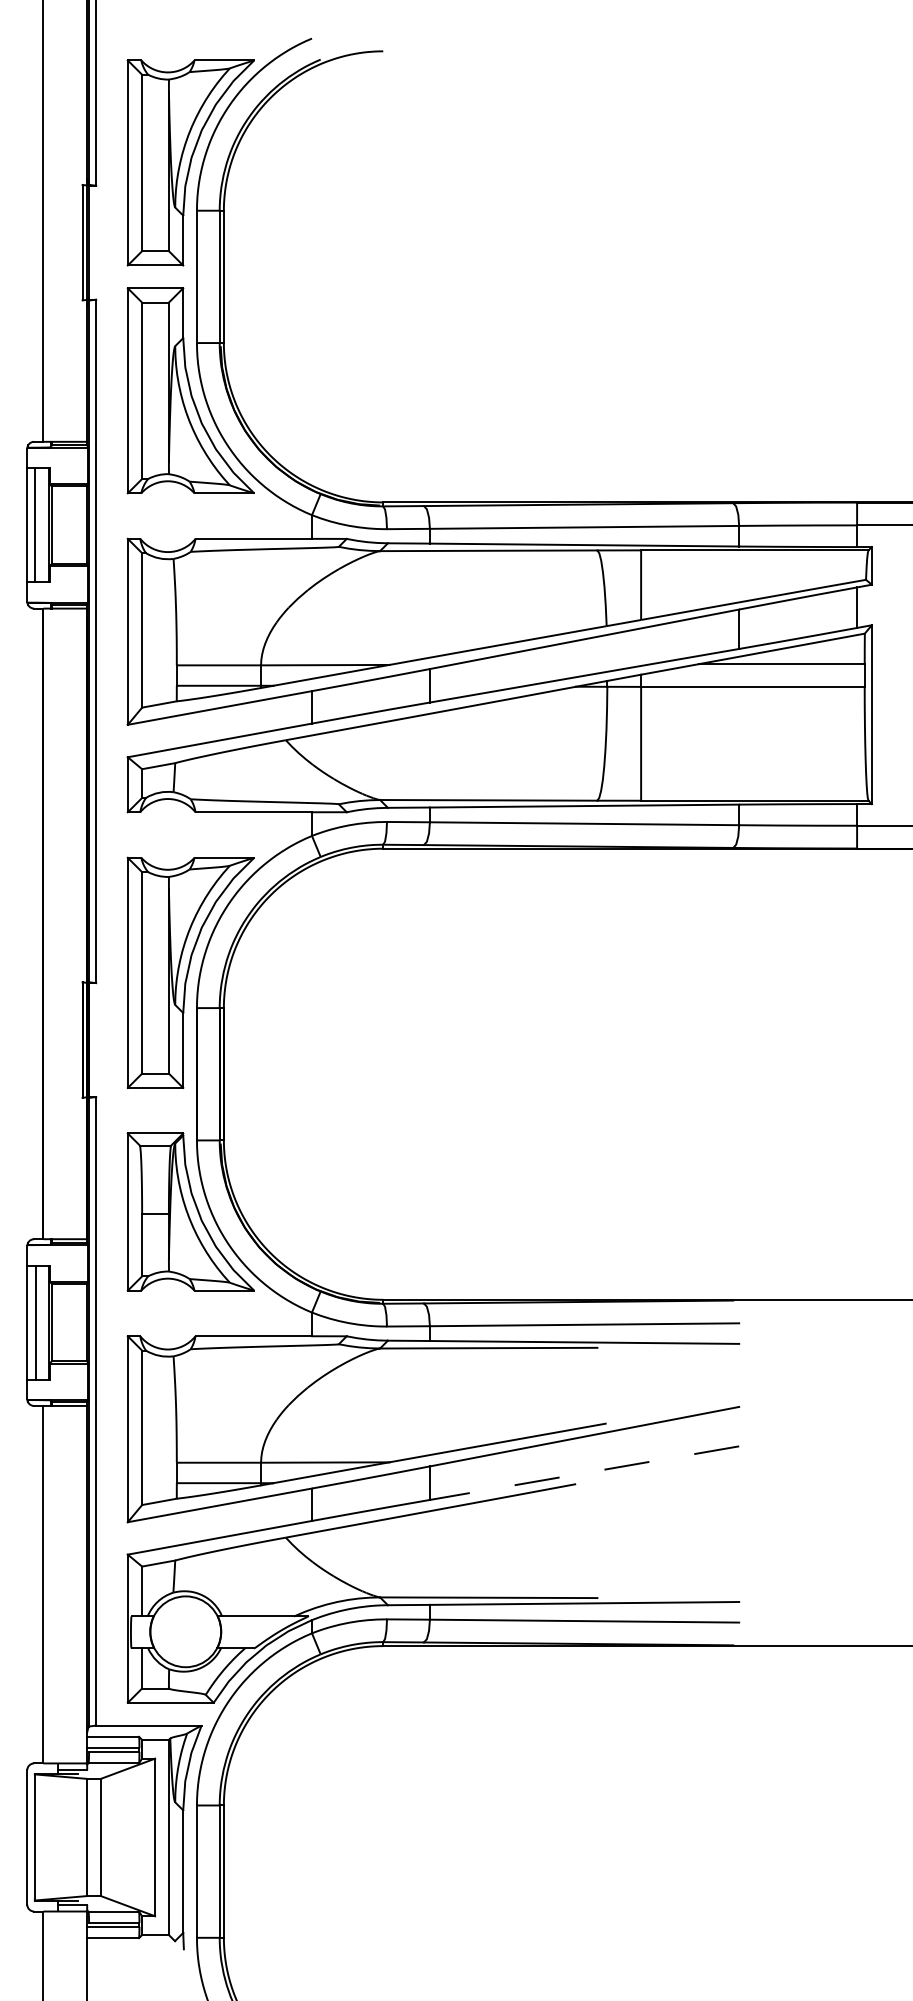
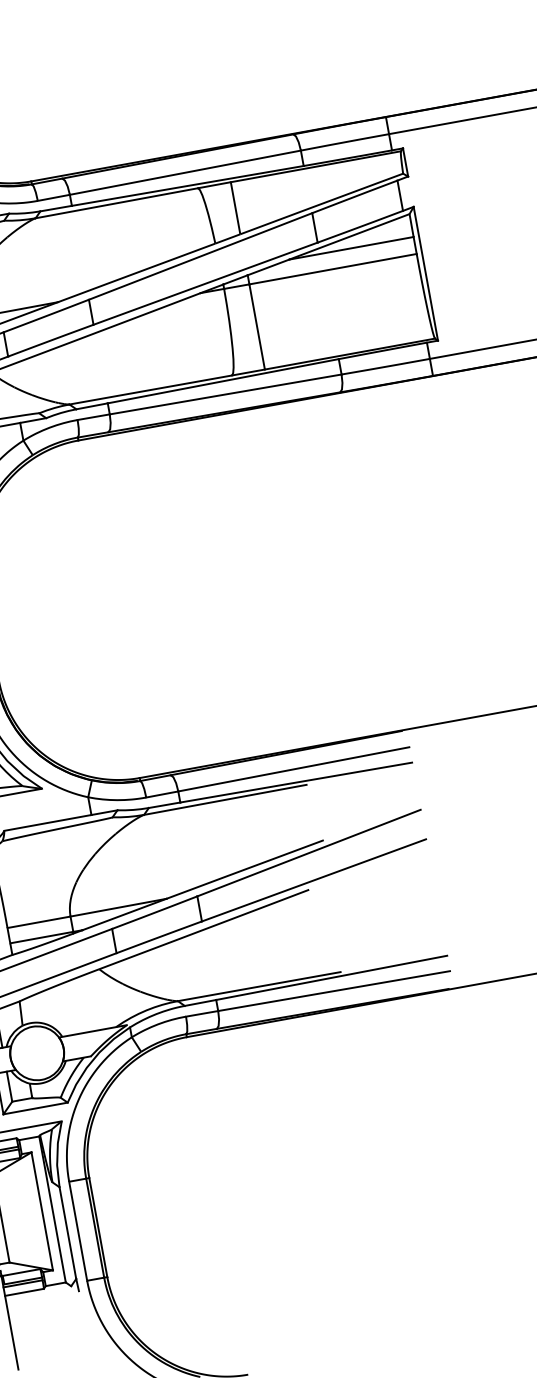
line: (584, 1473) -> (314, 880), dashed -> solid

